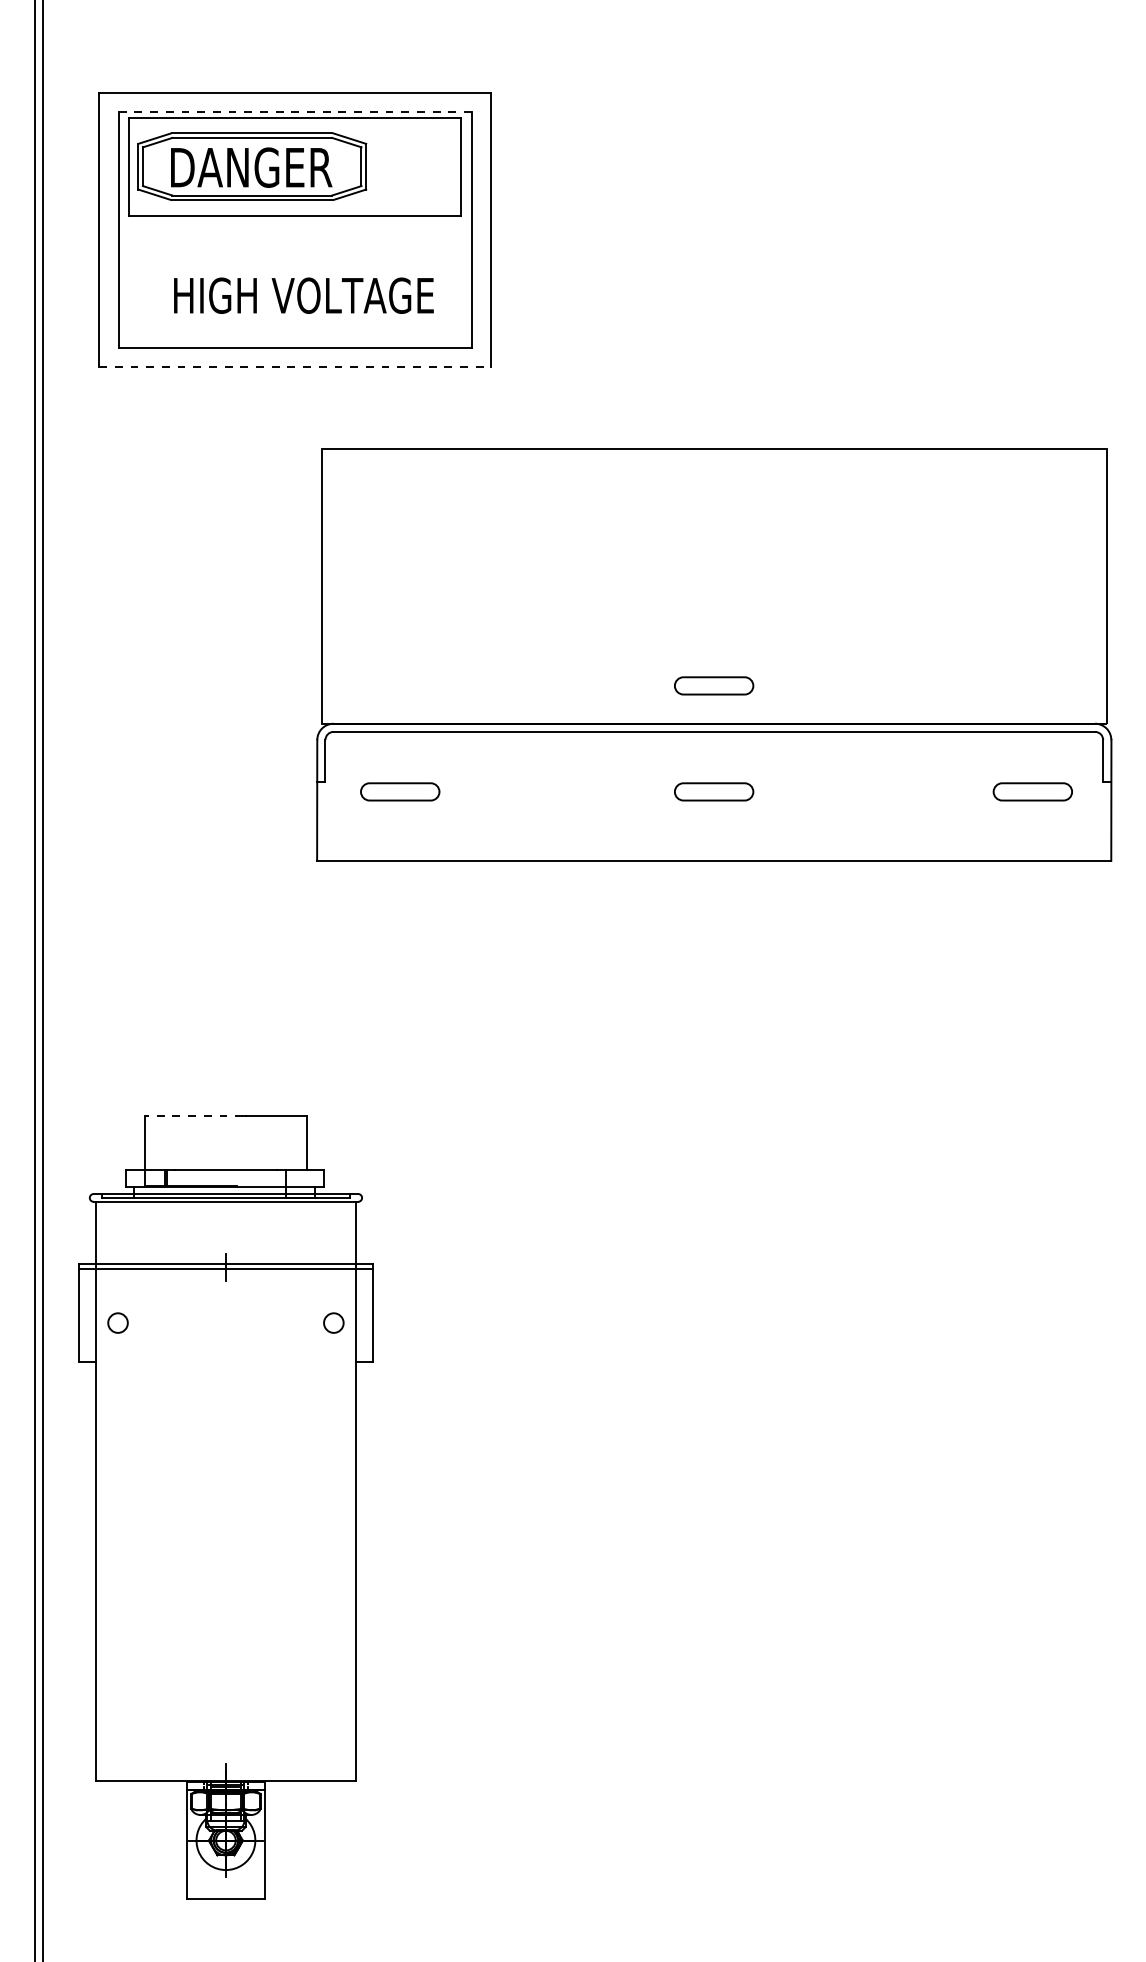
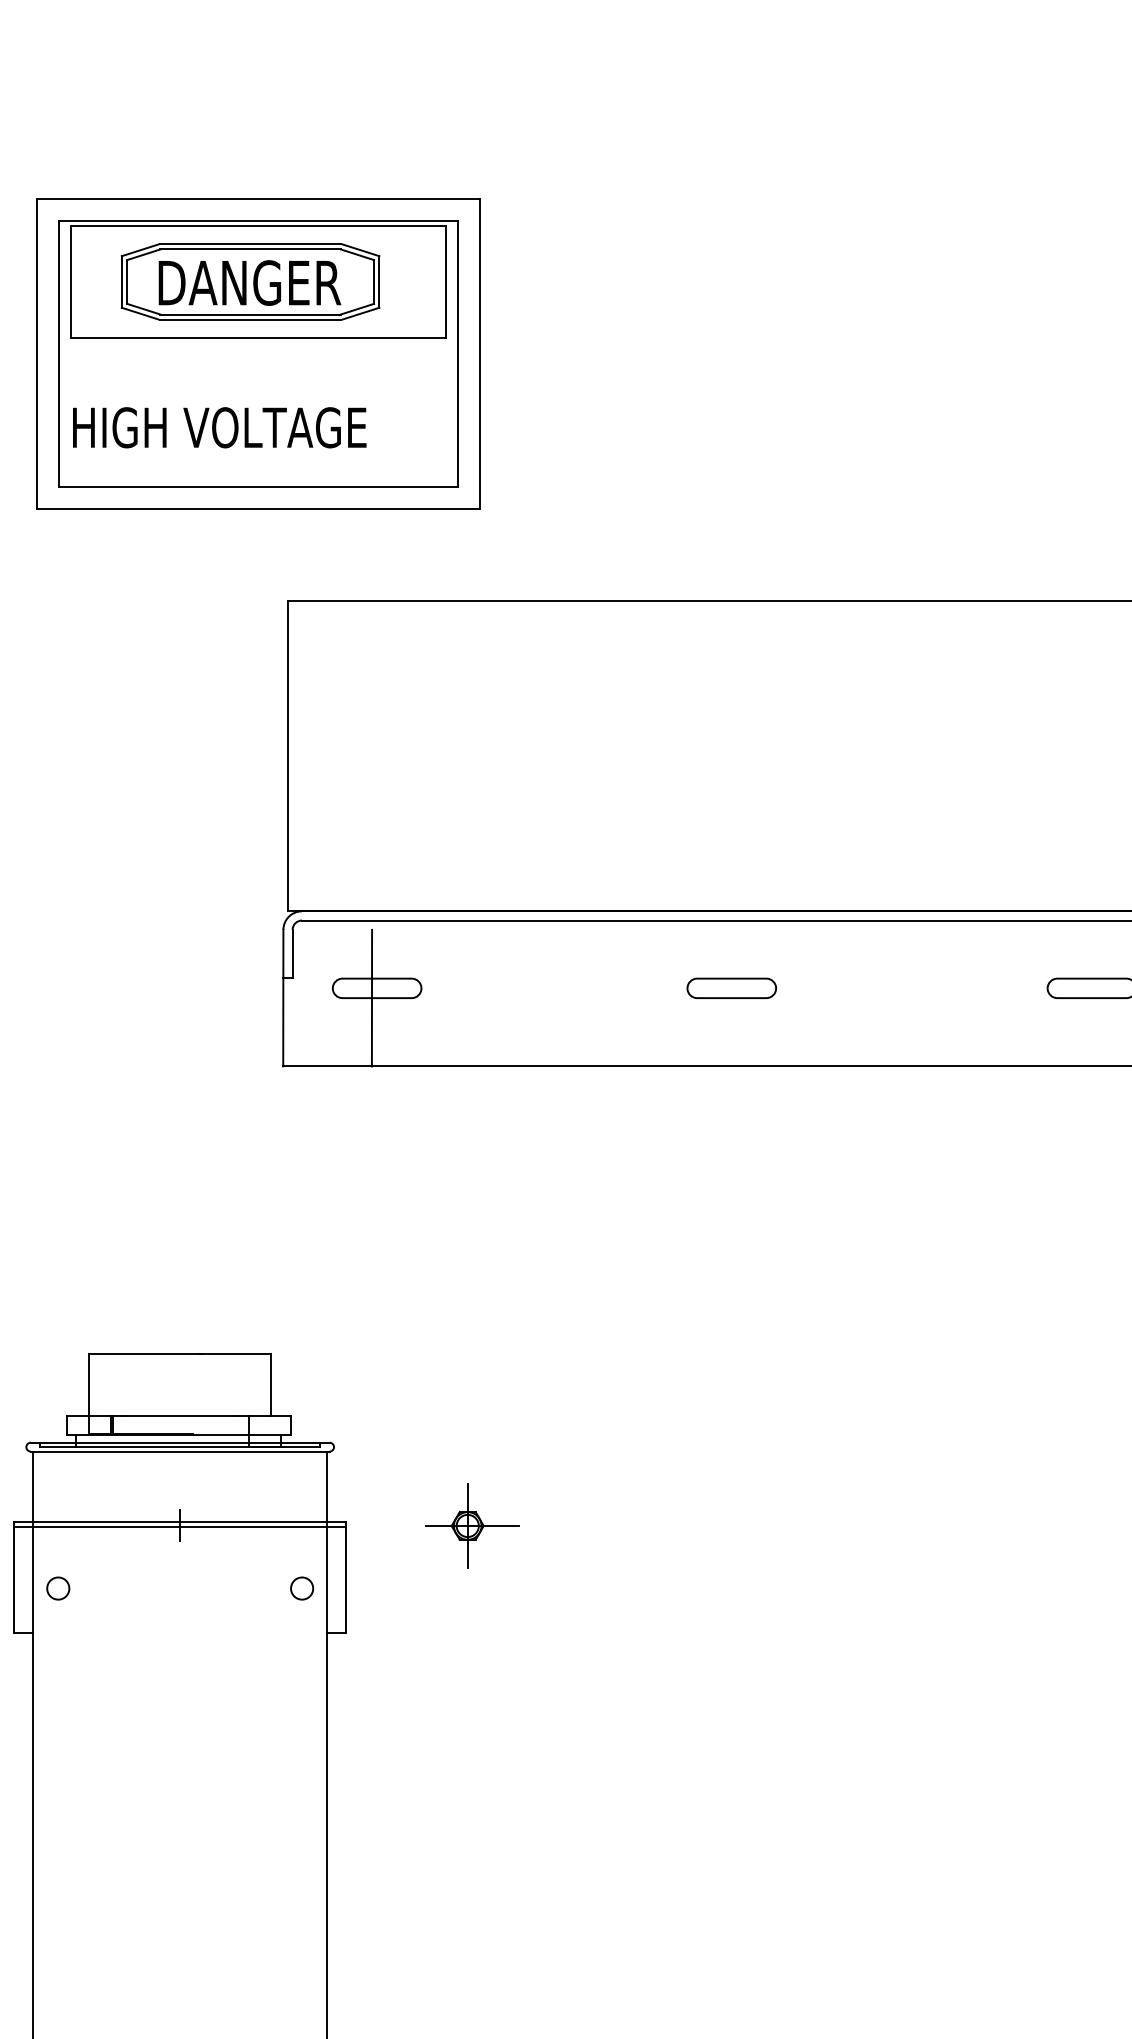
line: (295, 112) -> (258, 220), dashed -> solid
part: (252, 166) -> (250, 281), moved
text: (303, 295) -> (219, 427), moved
line: (295, 367) -> (258, 508), dashed -> solid
part: (714, 685) -> (732, 868), removed
line: (395, 800) -> (371, 998), added
line: (194, 1115) -> (144, 1354), dashed -> solid
part: (484, 1267) -> (472, 1525), added

